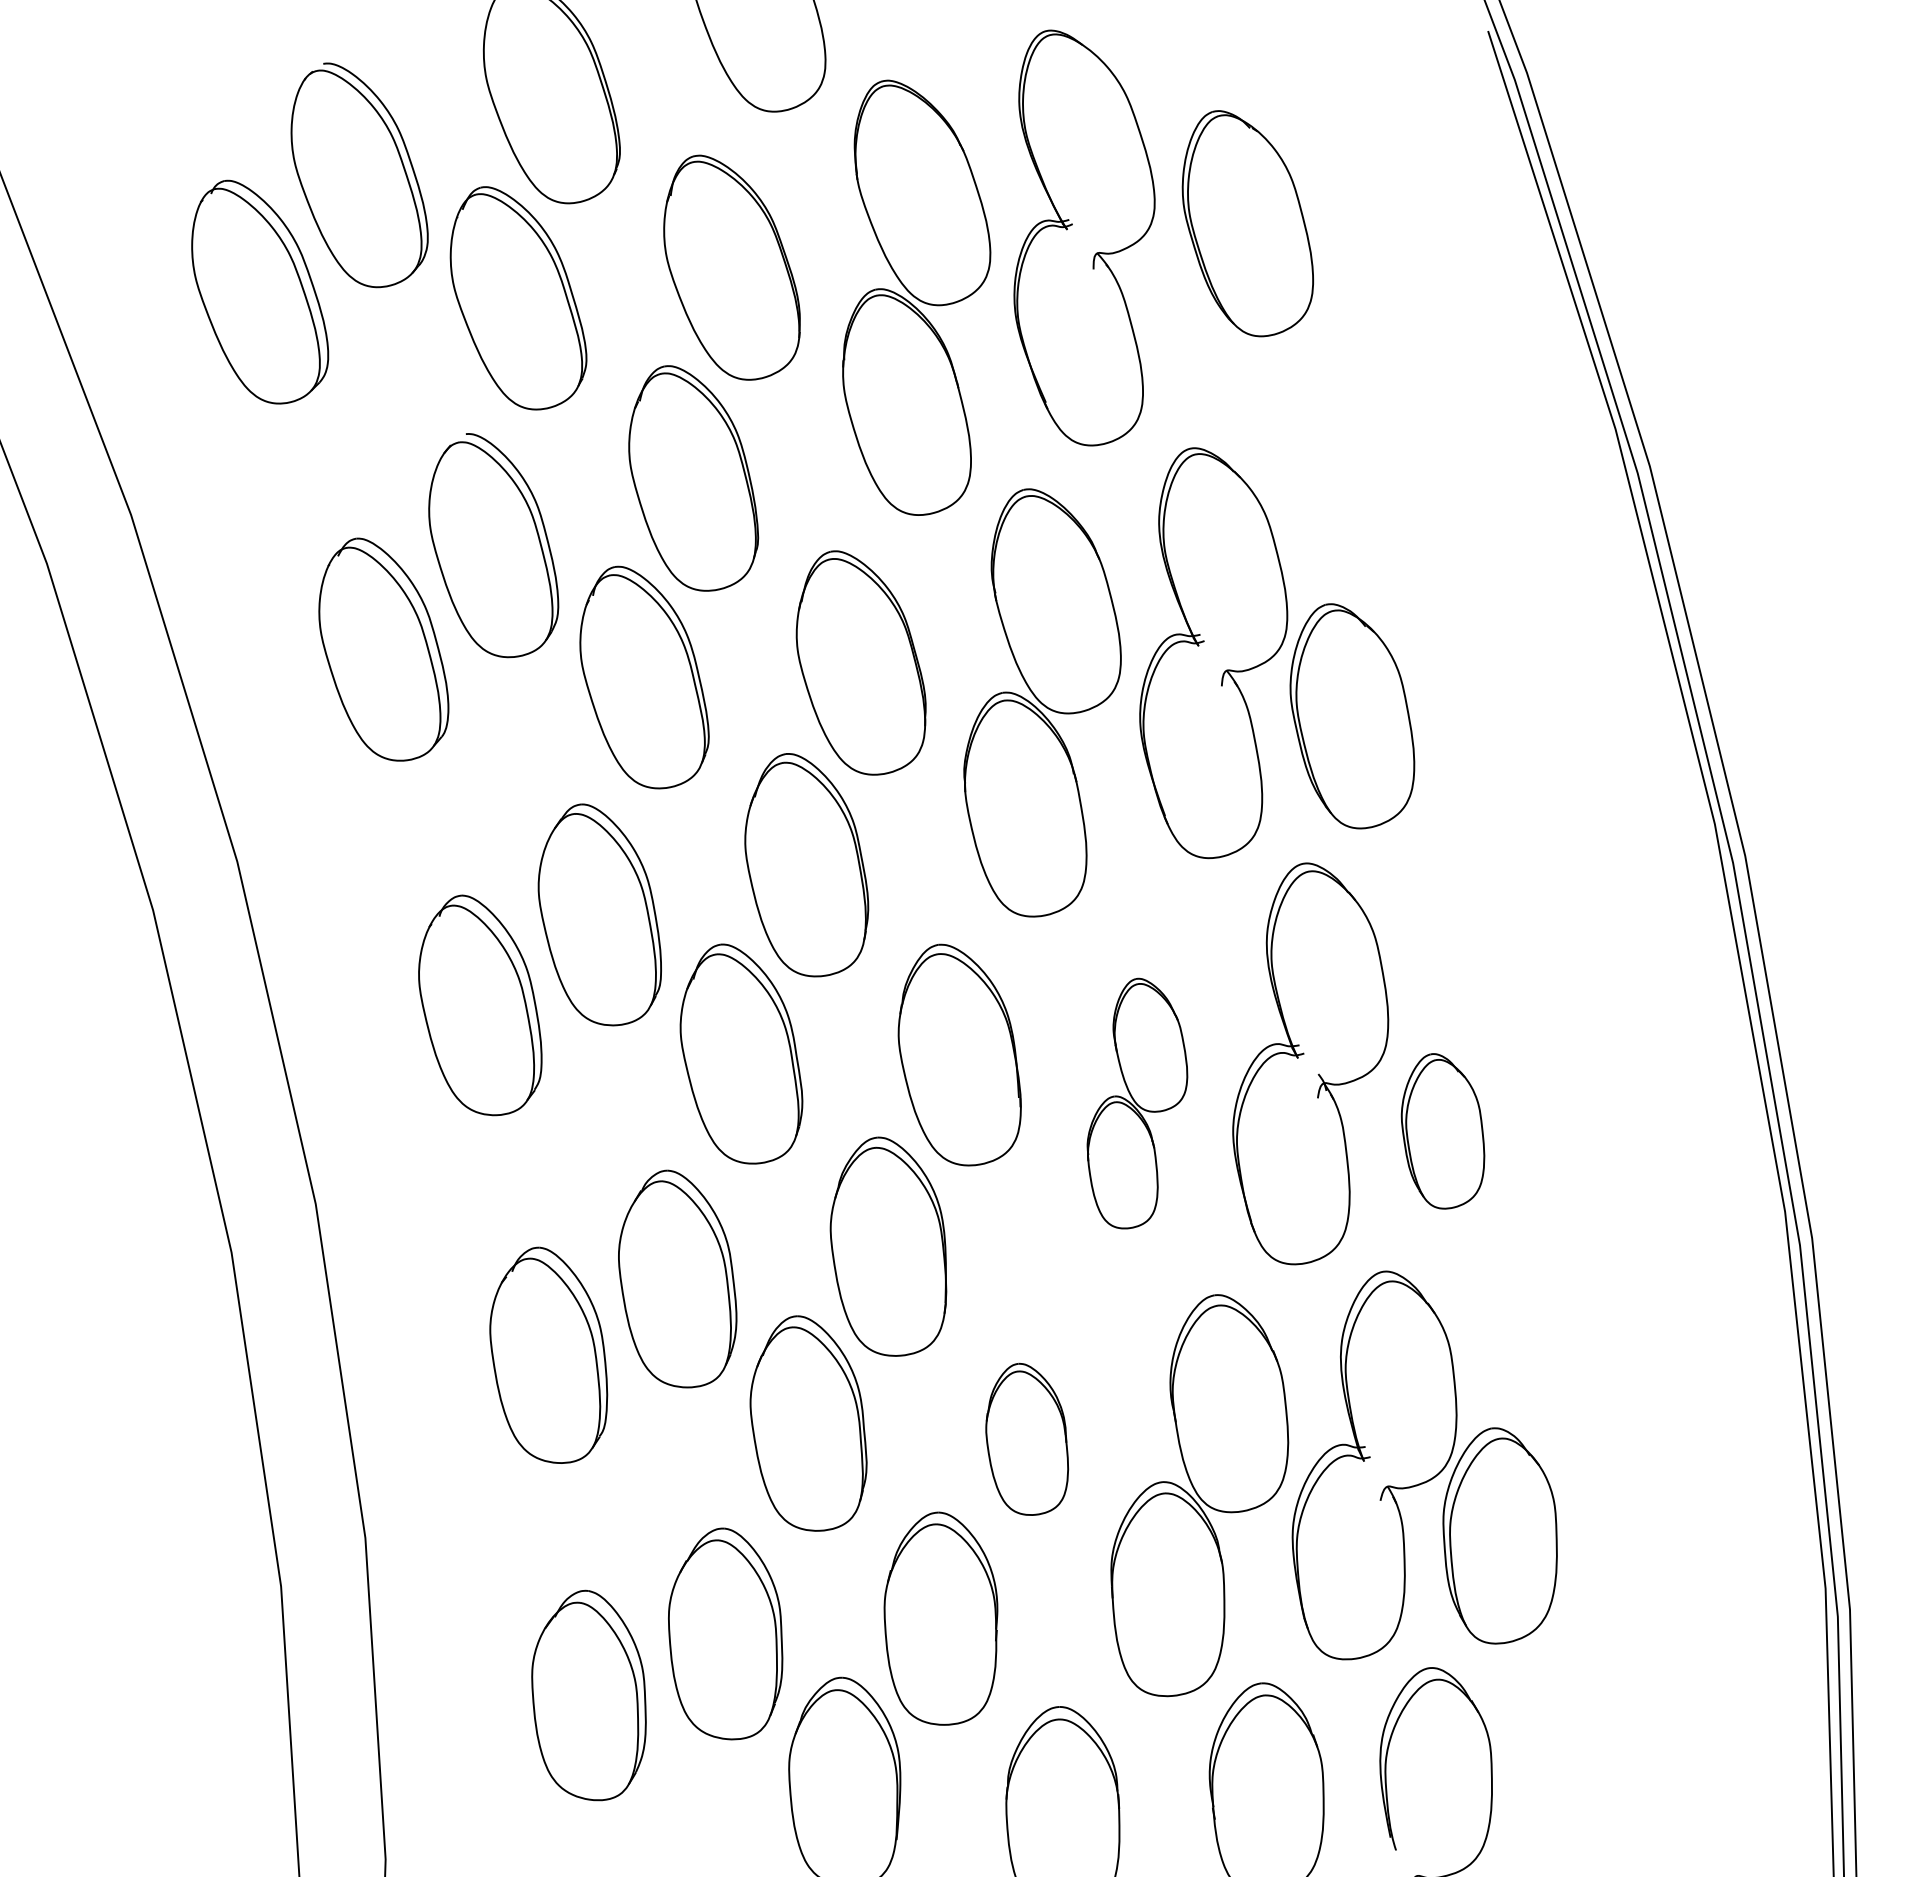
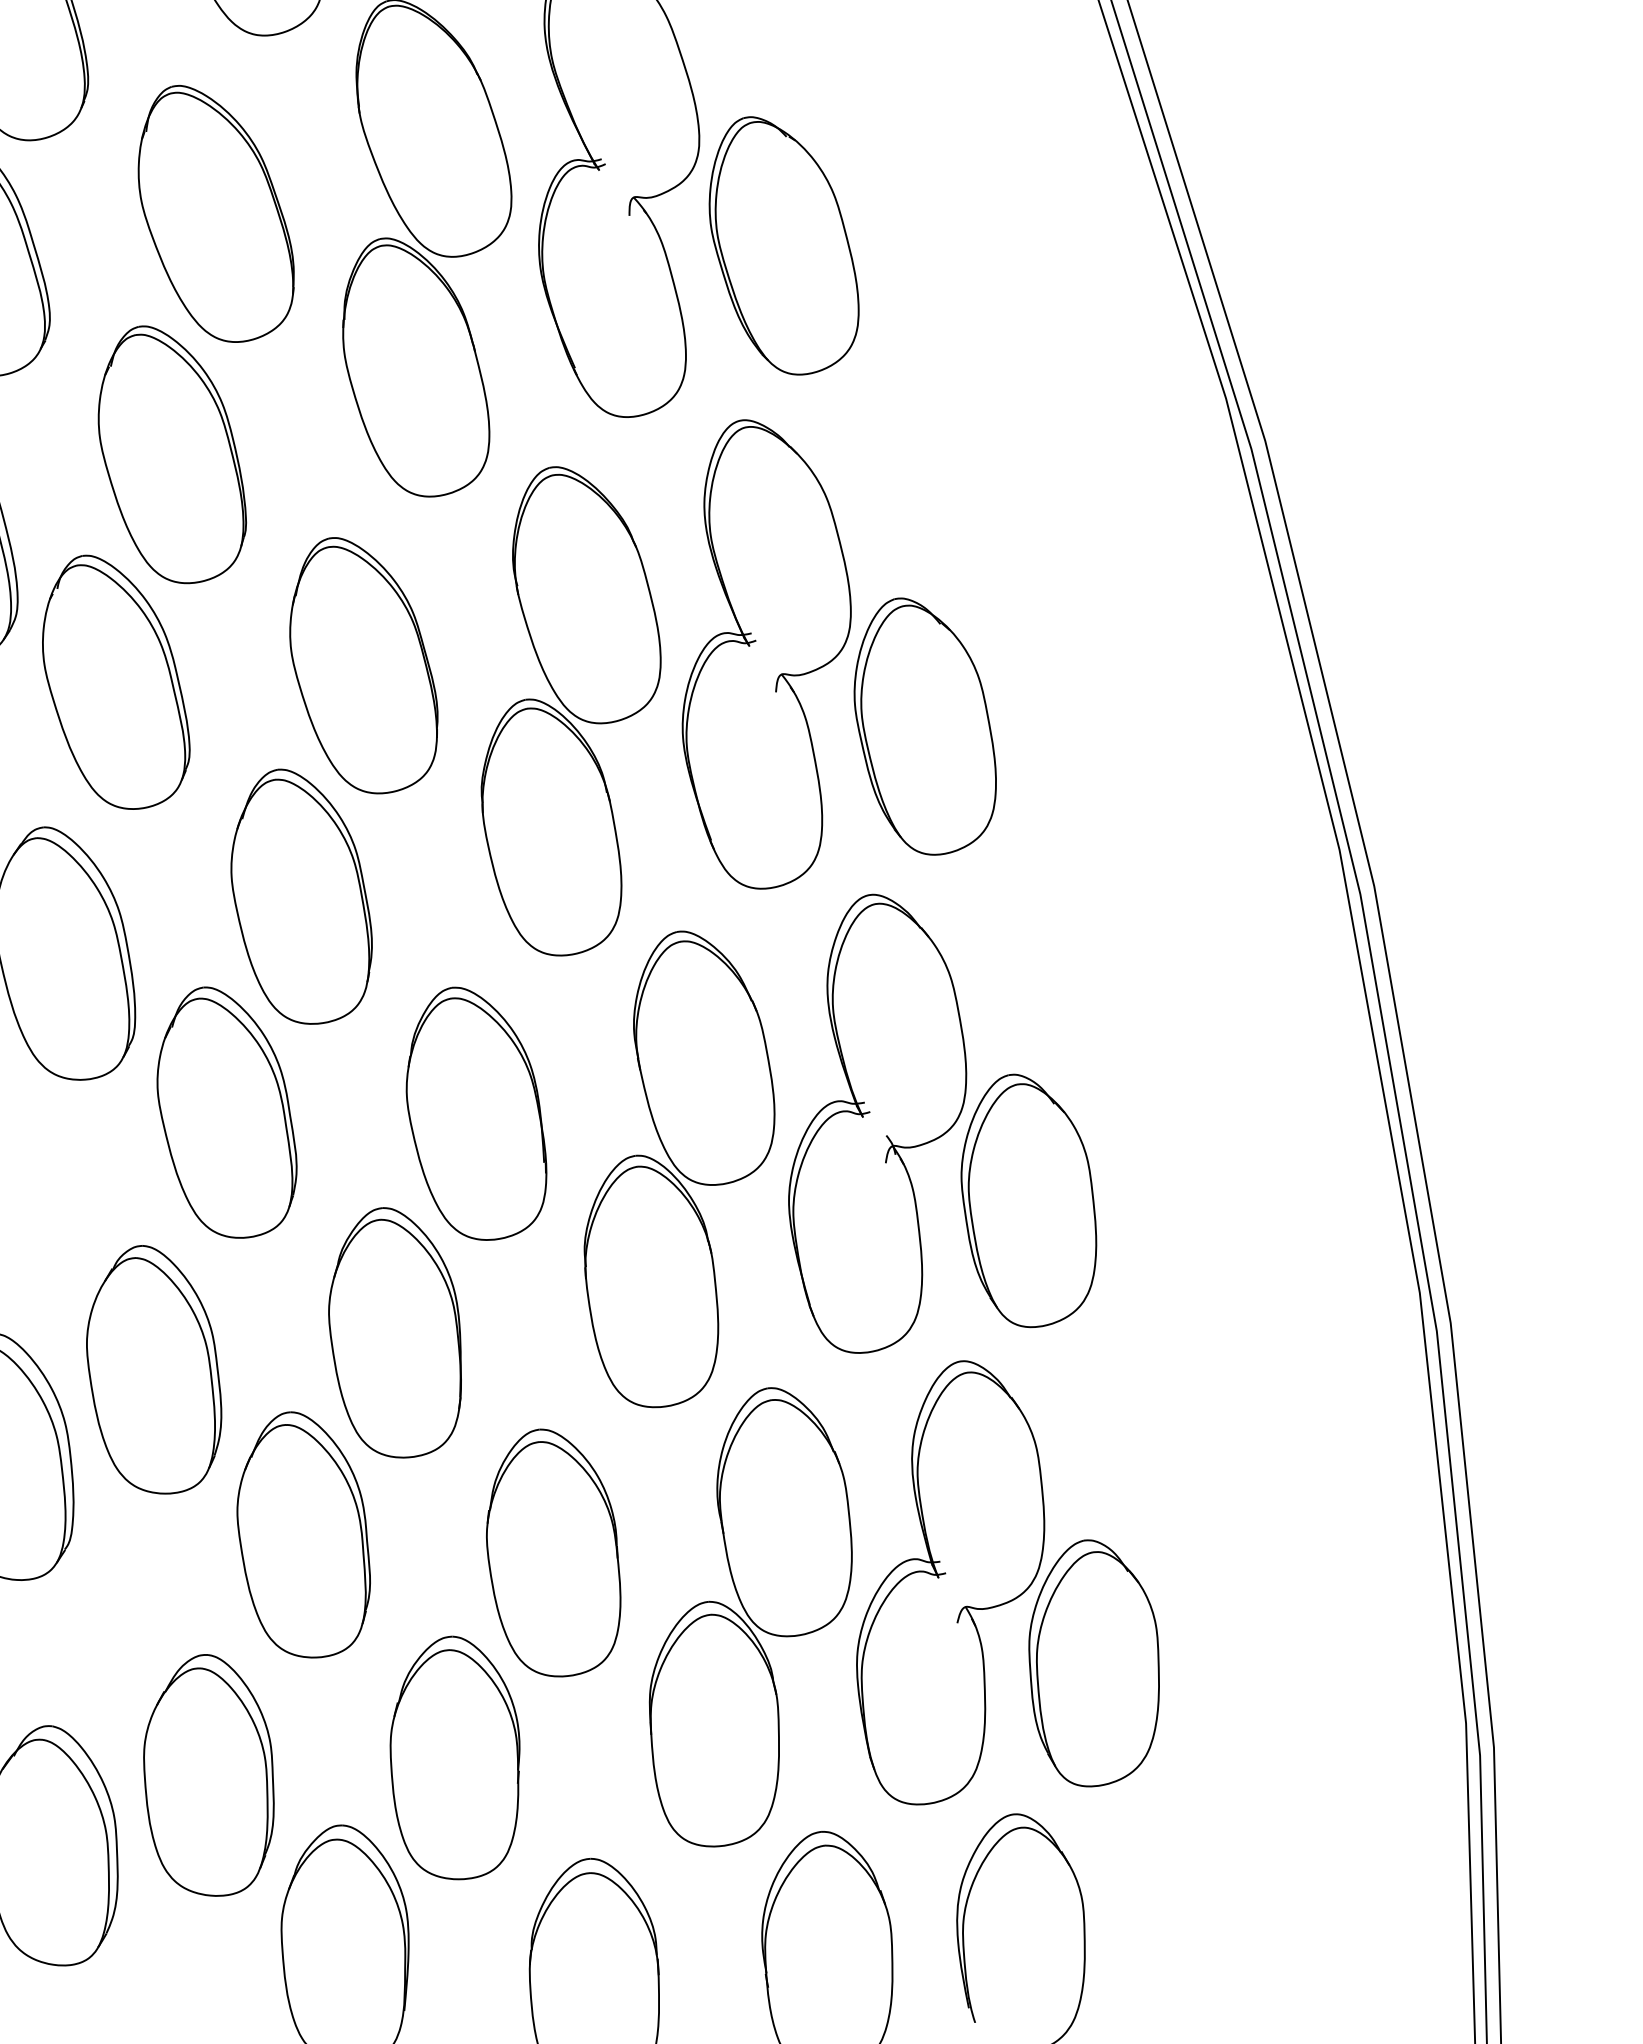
part: (1247, 223) -> (783, 245), moved
part: (1137, 1103) -> (679, 1169), size x1.67
part: (1442, 1131) -> (1028, 1201), size x1.43
part: (1026, 1439) -> (552, 1553), size x1.43

